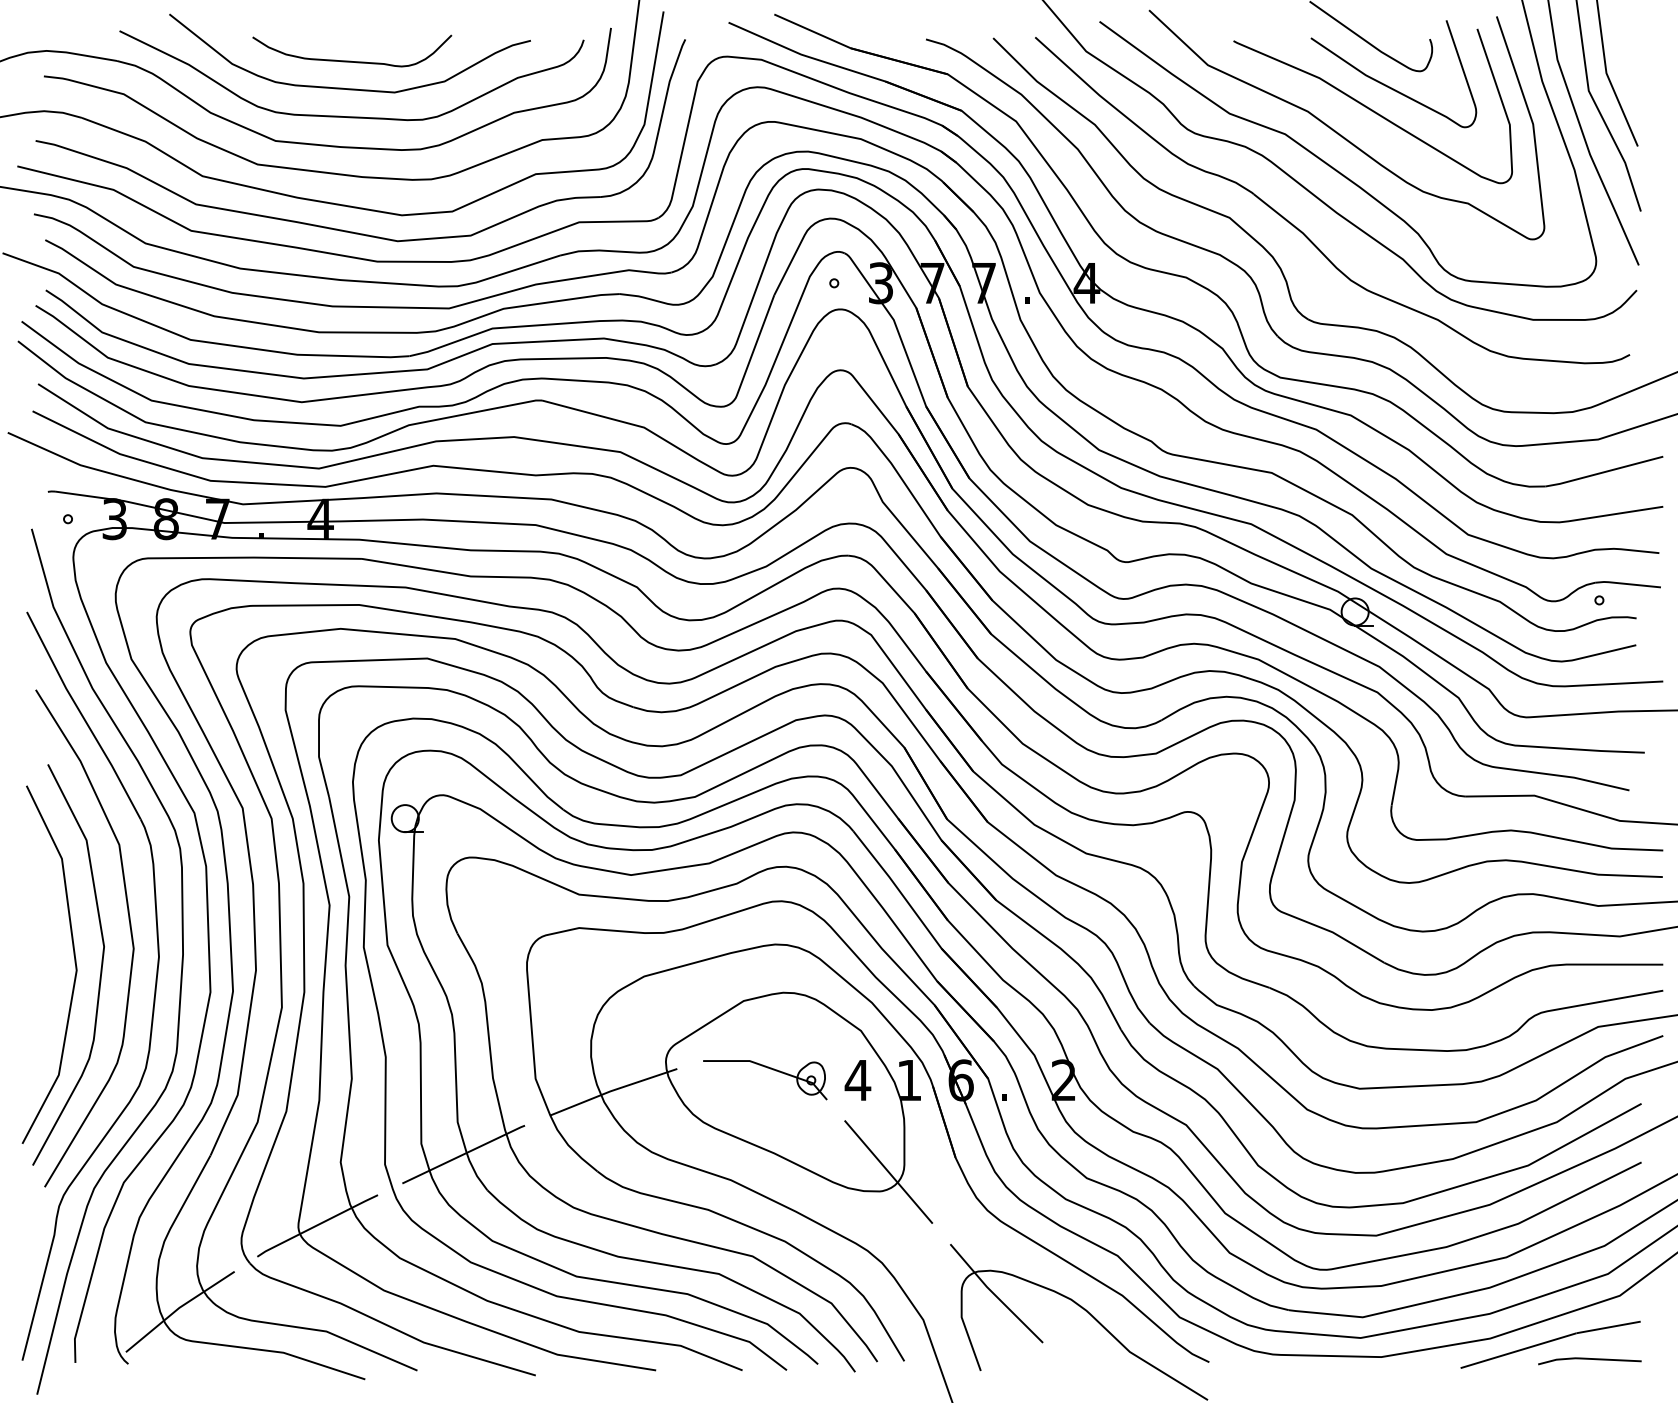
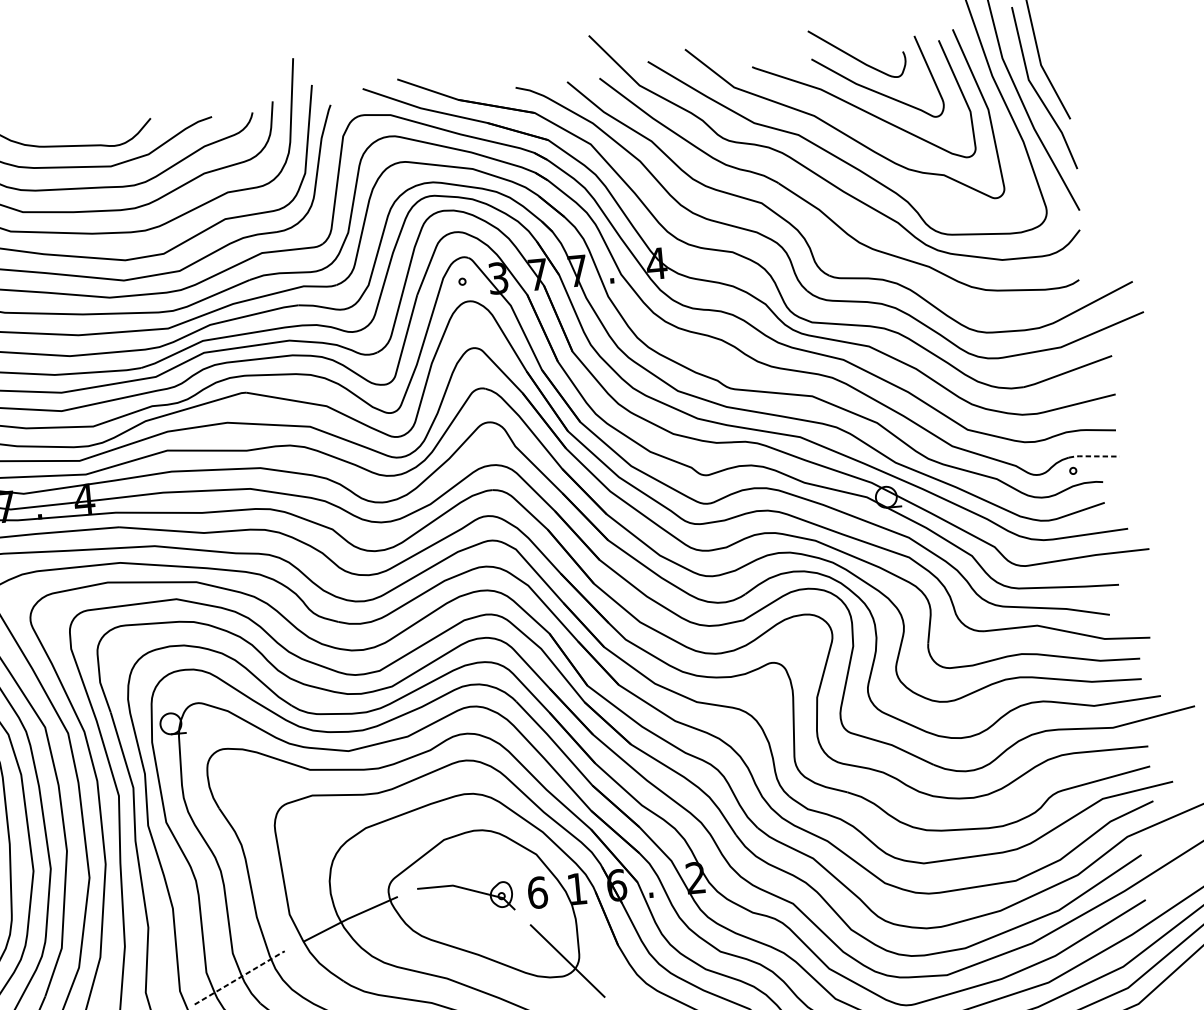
line: (1627, 584) -> (1093, 456), solid -> dashed
text: (857, 1080) -> (537, 892), 4 -> 6
line: (464, 1154) -> (240, 977), solid -> dashed

